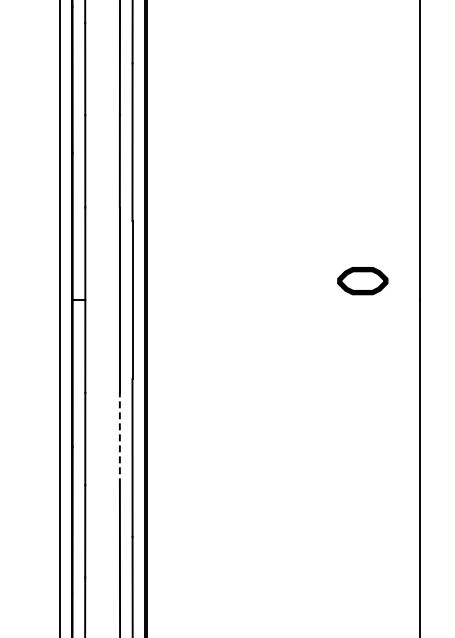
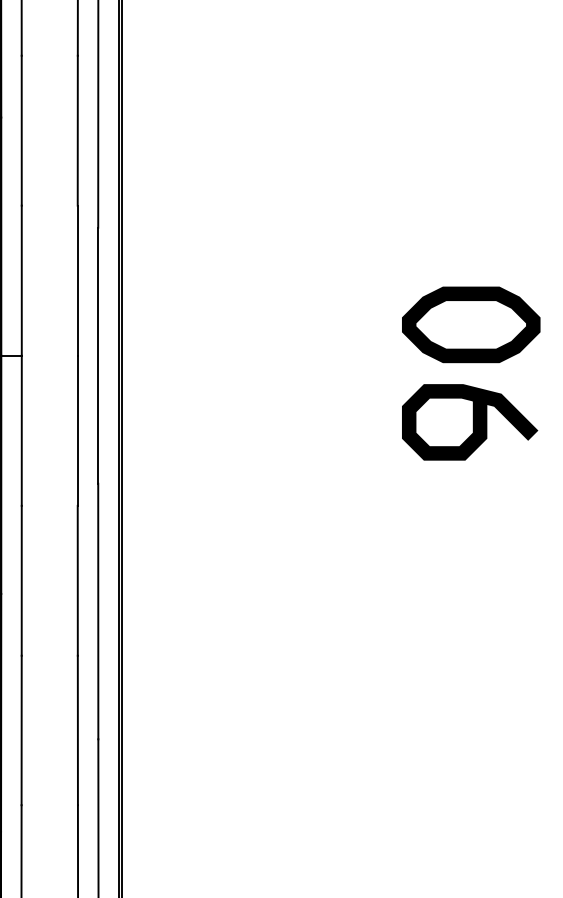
part: (362, 280) -> (470, 323), size x1.67
curve: (363, 340) -> (472, 421), added
line: (119, 438) -> (77, 579), dashed -> solid

